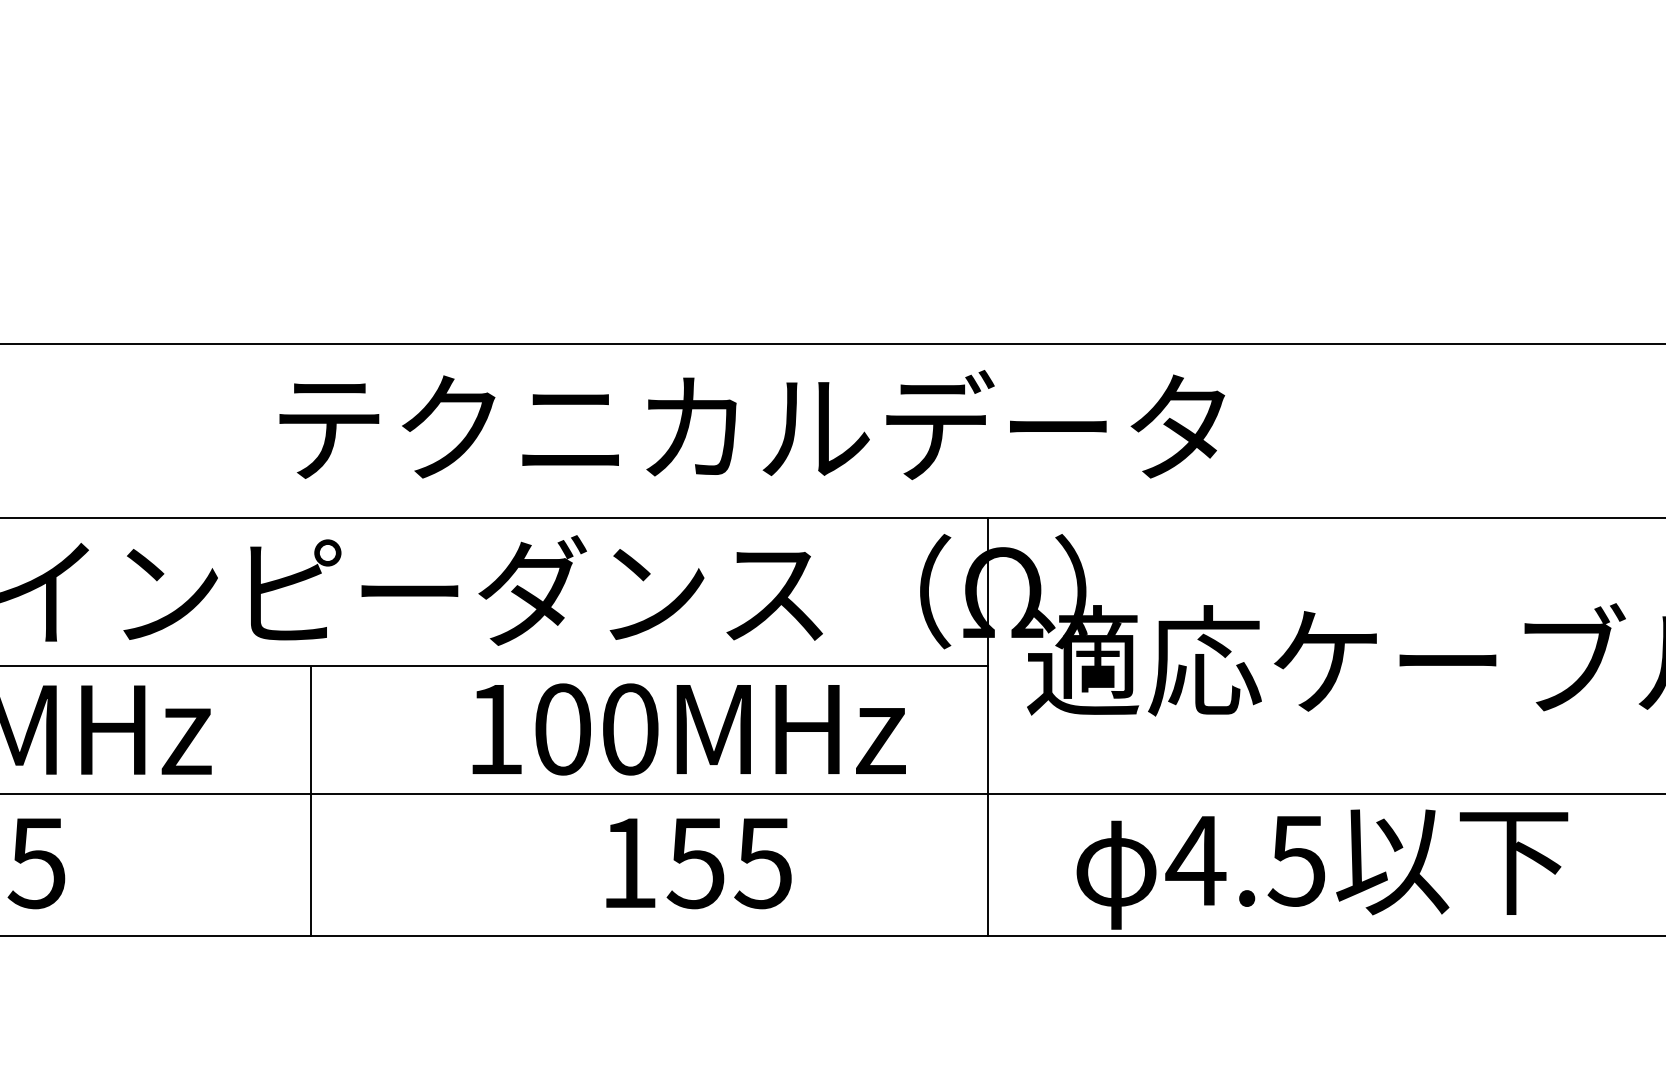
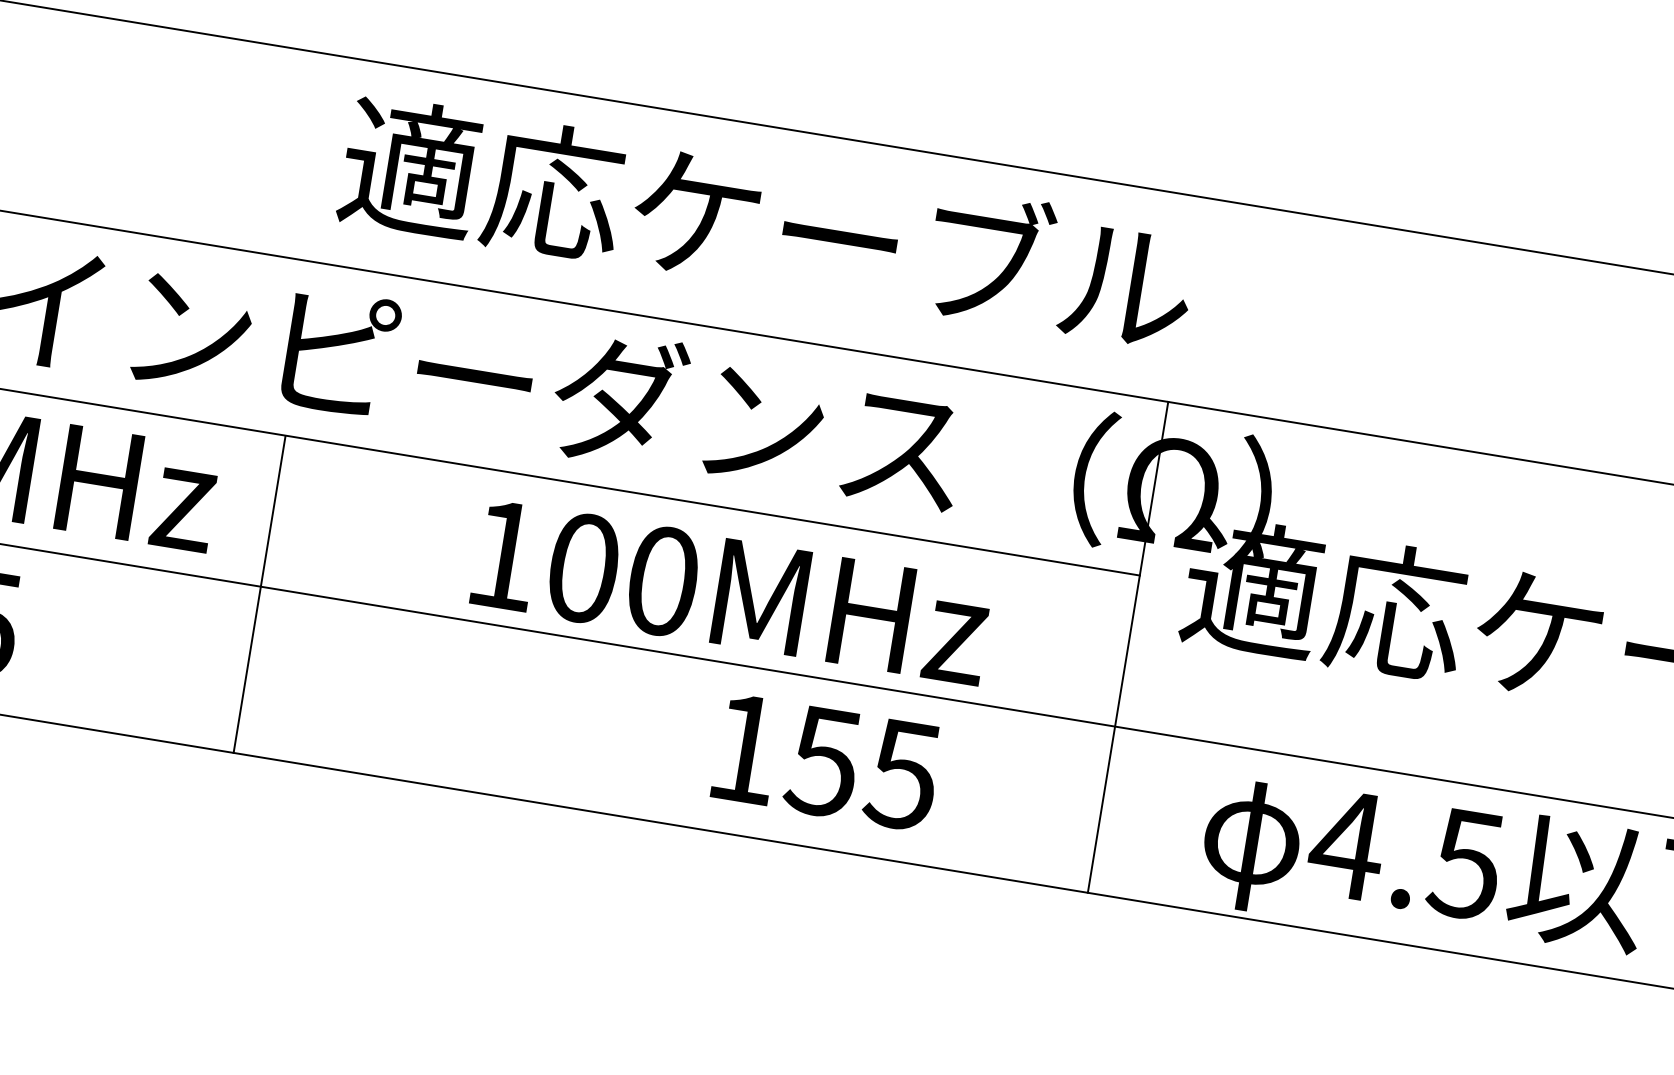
text: (748, 425) -> (905, 246), テクニカルデータ -> 適応ケーブル
text: (688, 729) -> (731, 592), moved
line: (311, 800) -> (259, 593), moved
text: (698, 863) -> (826, 762), moved

